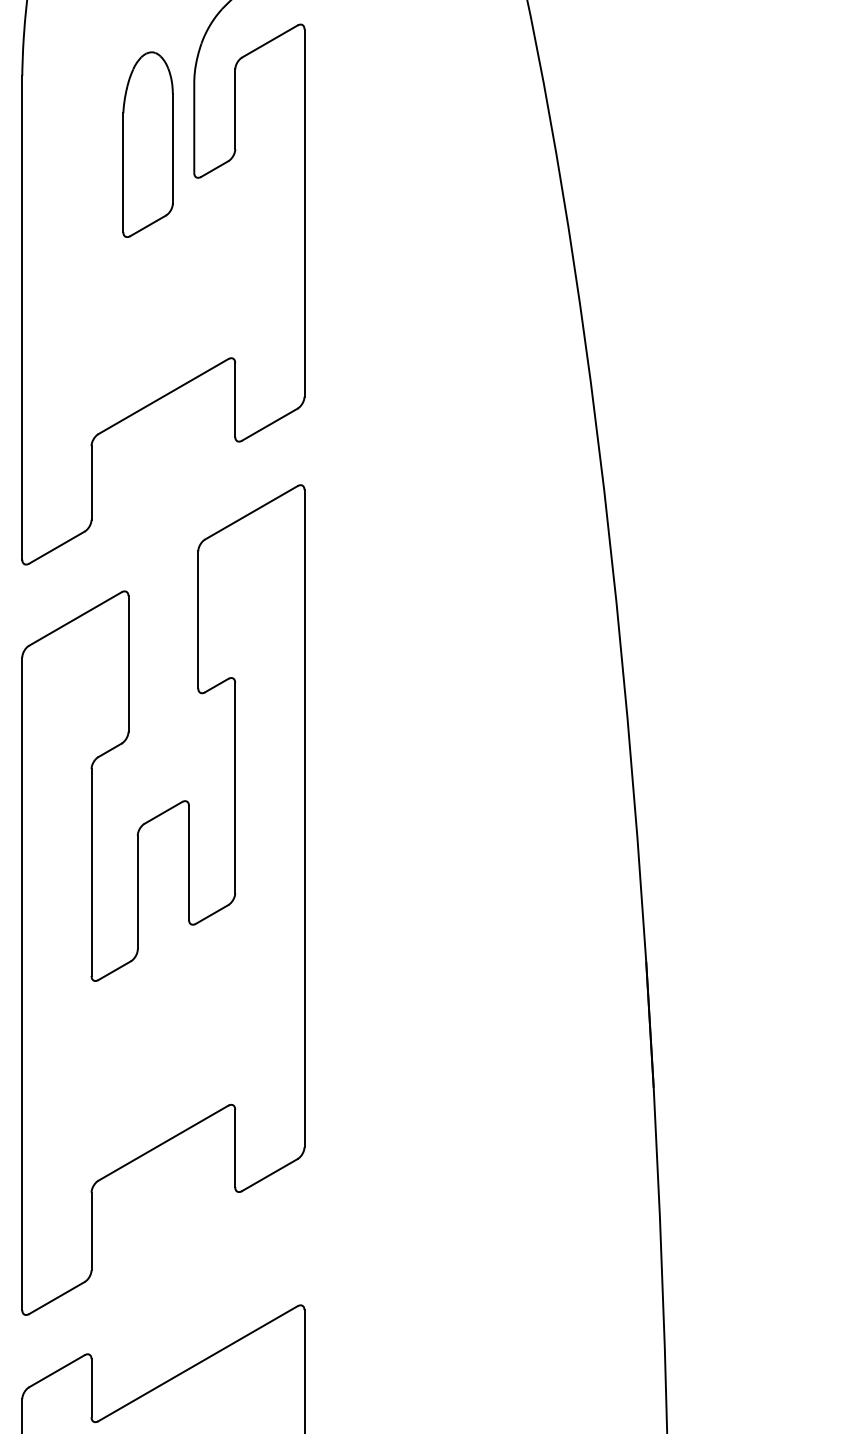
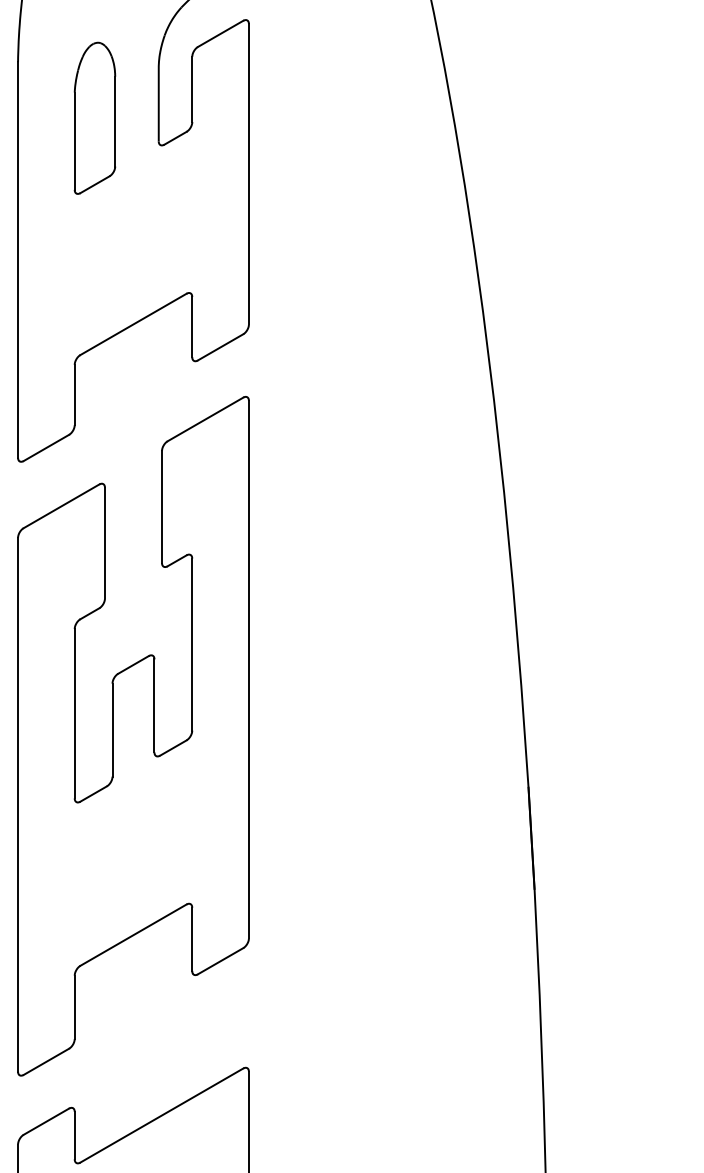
part: (147, 143) -> (94, 117), moved

